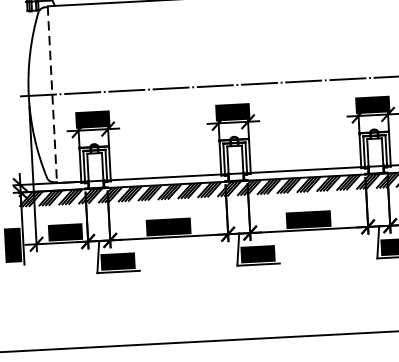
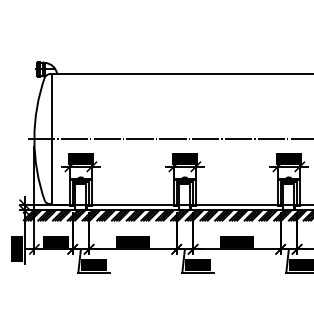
line: (51, 95) -> (51, 139), dashed -> solid

